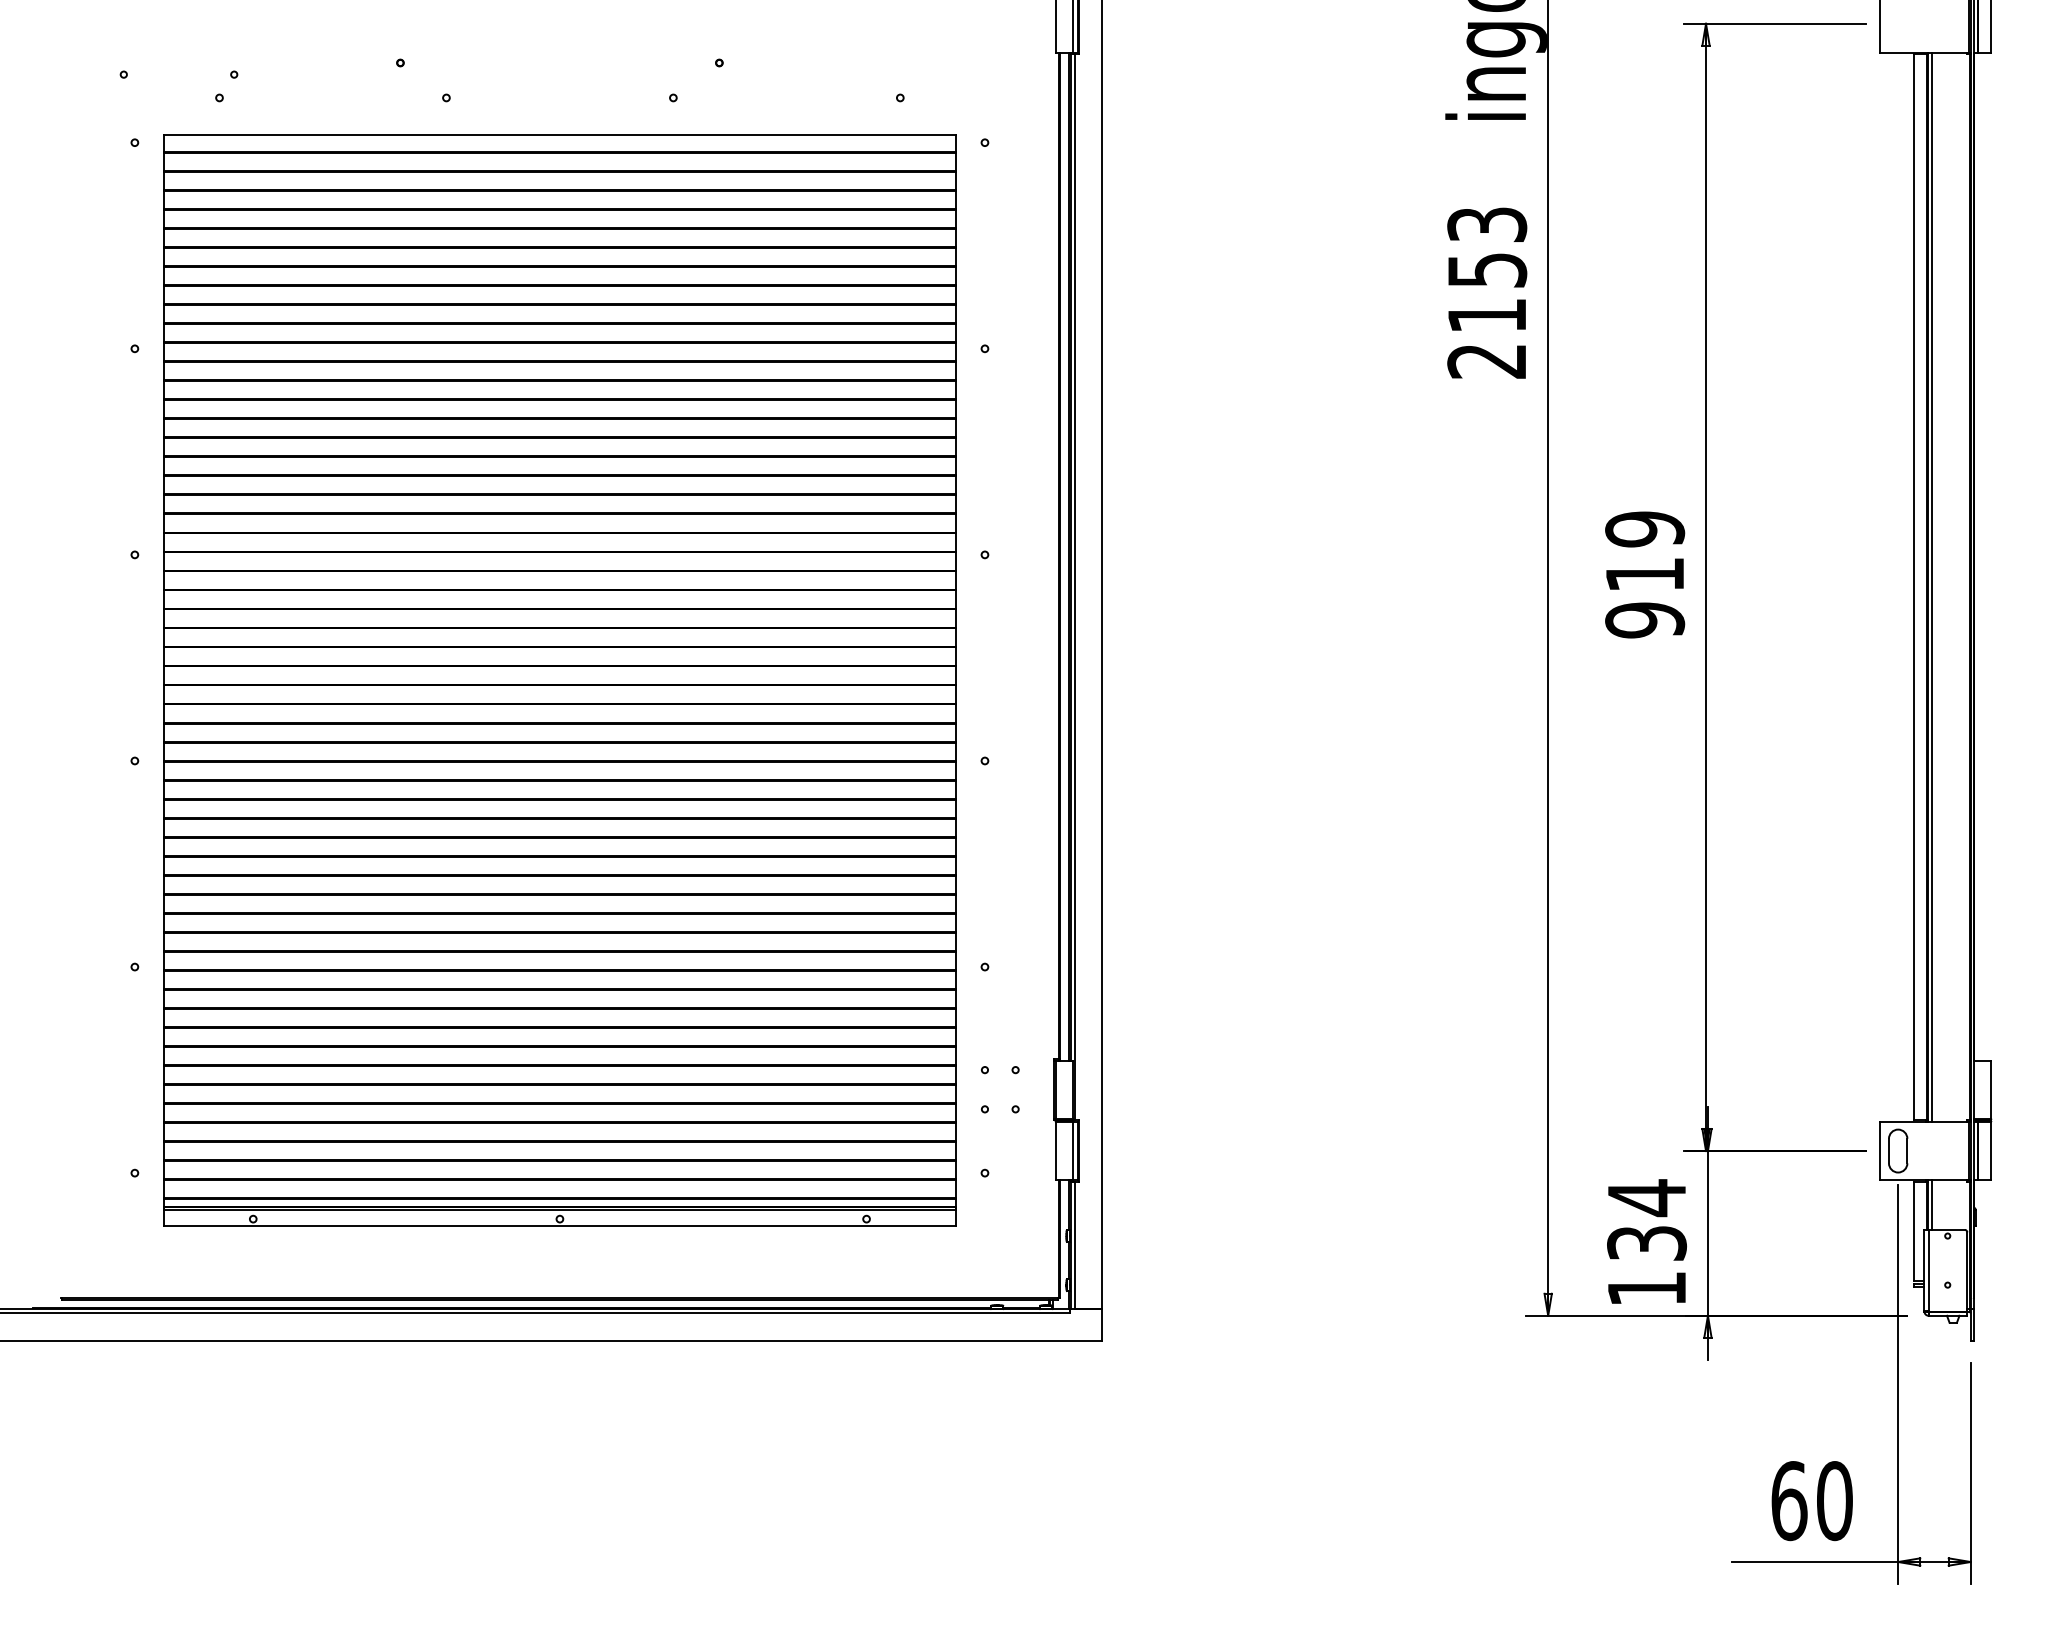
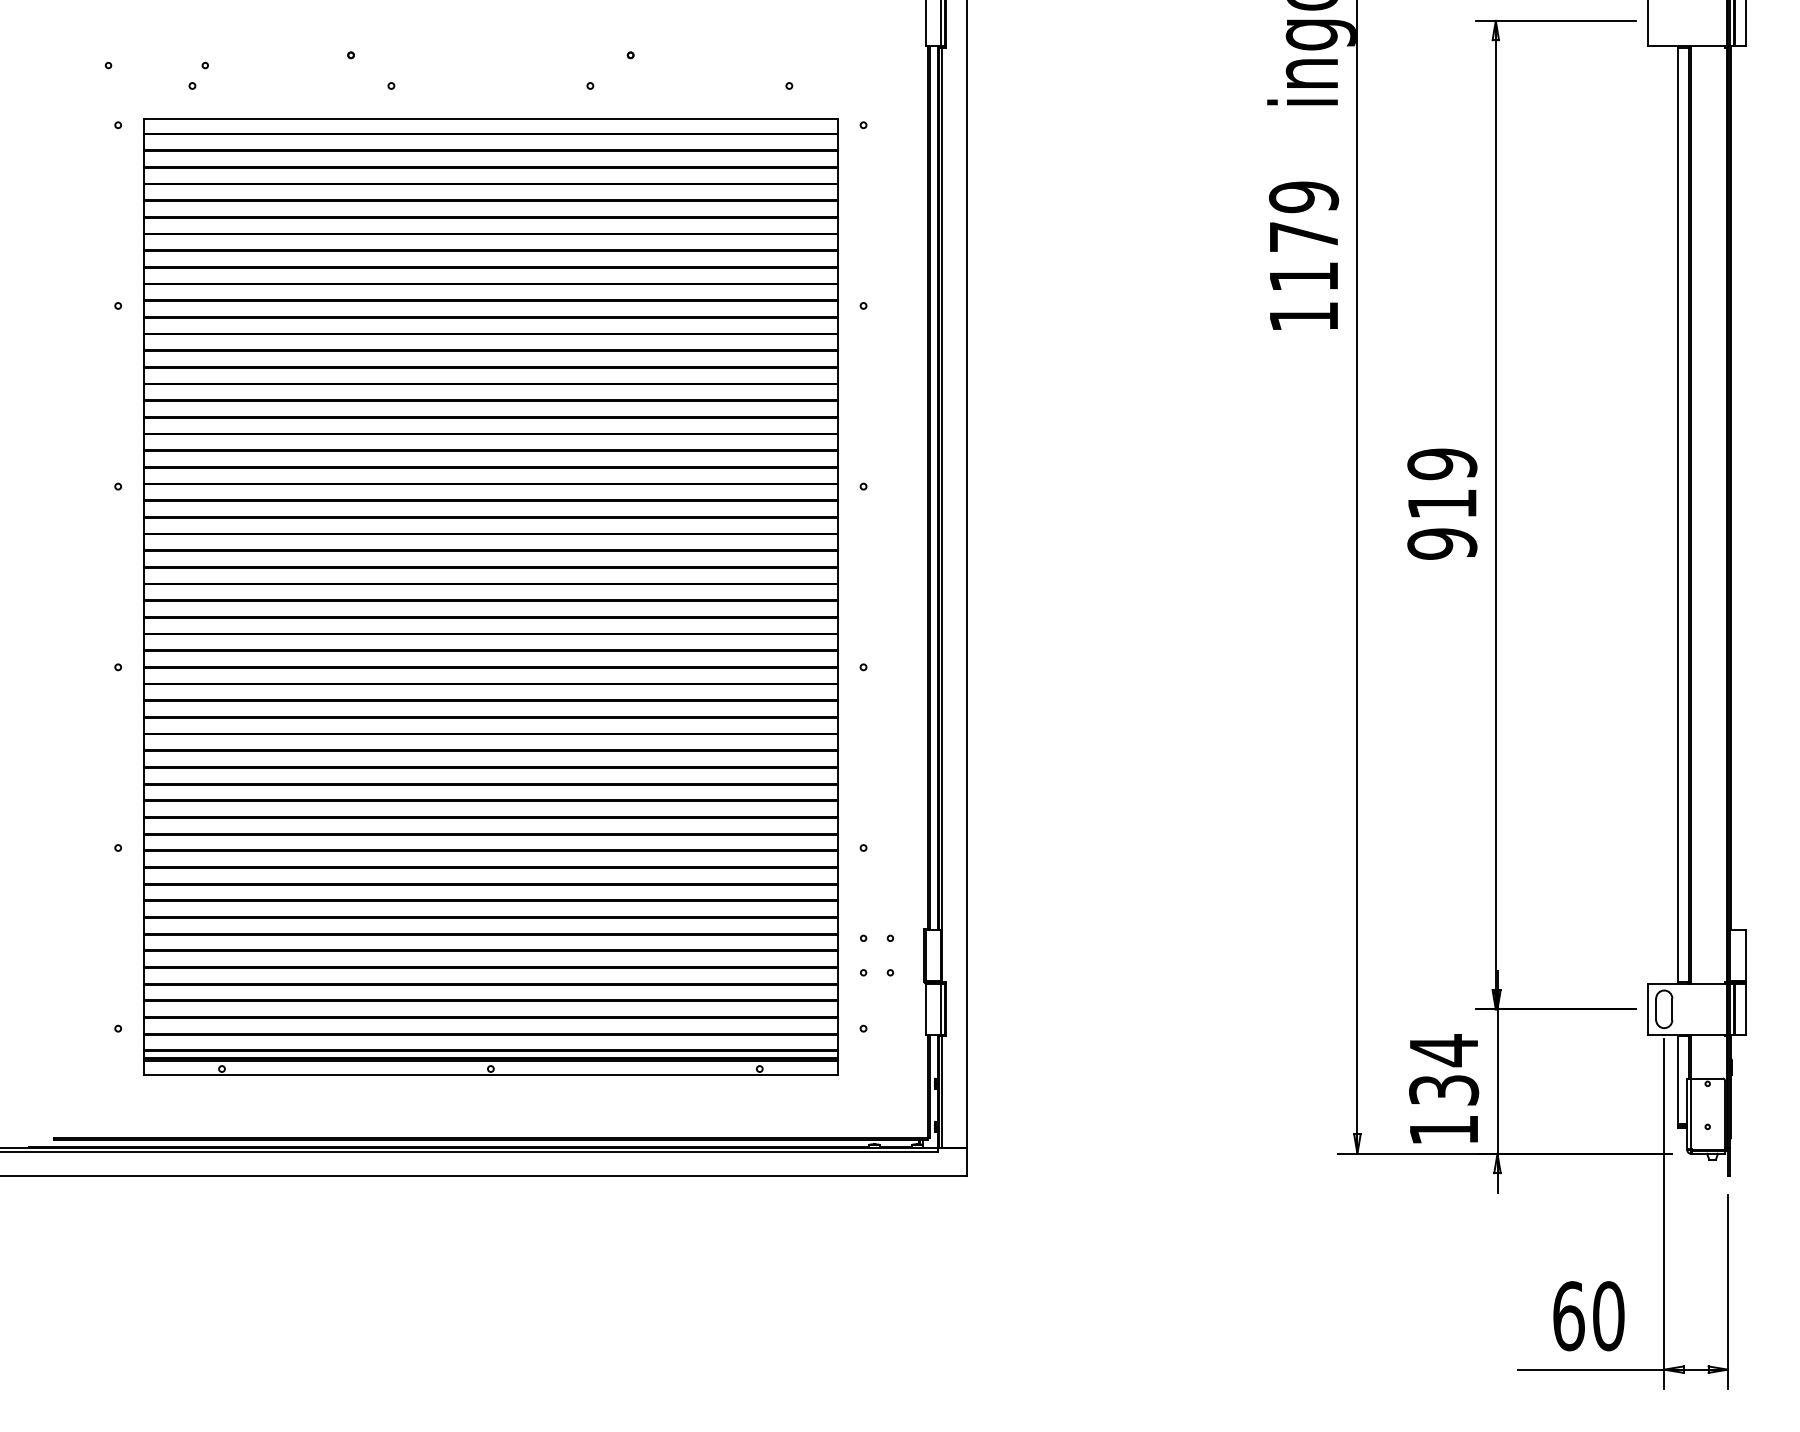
text: (1487, 292) -> (1304, 256), 2153 -> 1179
line: (1932, 587) -> (1694, 515), removed
line: (1932, 1204) -> (1694, 1056), removed

